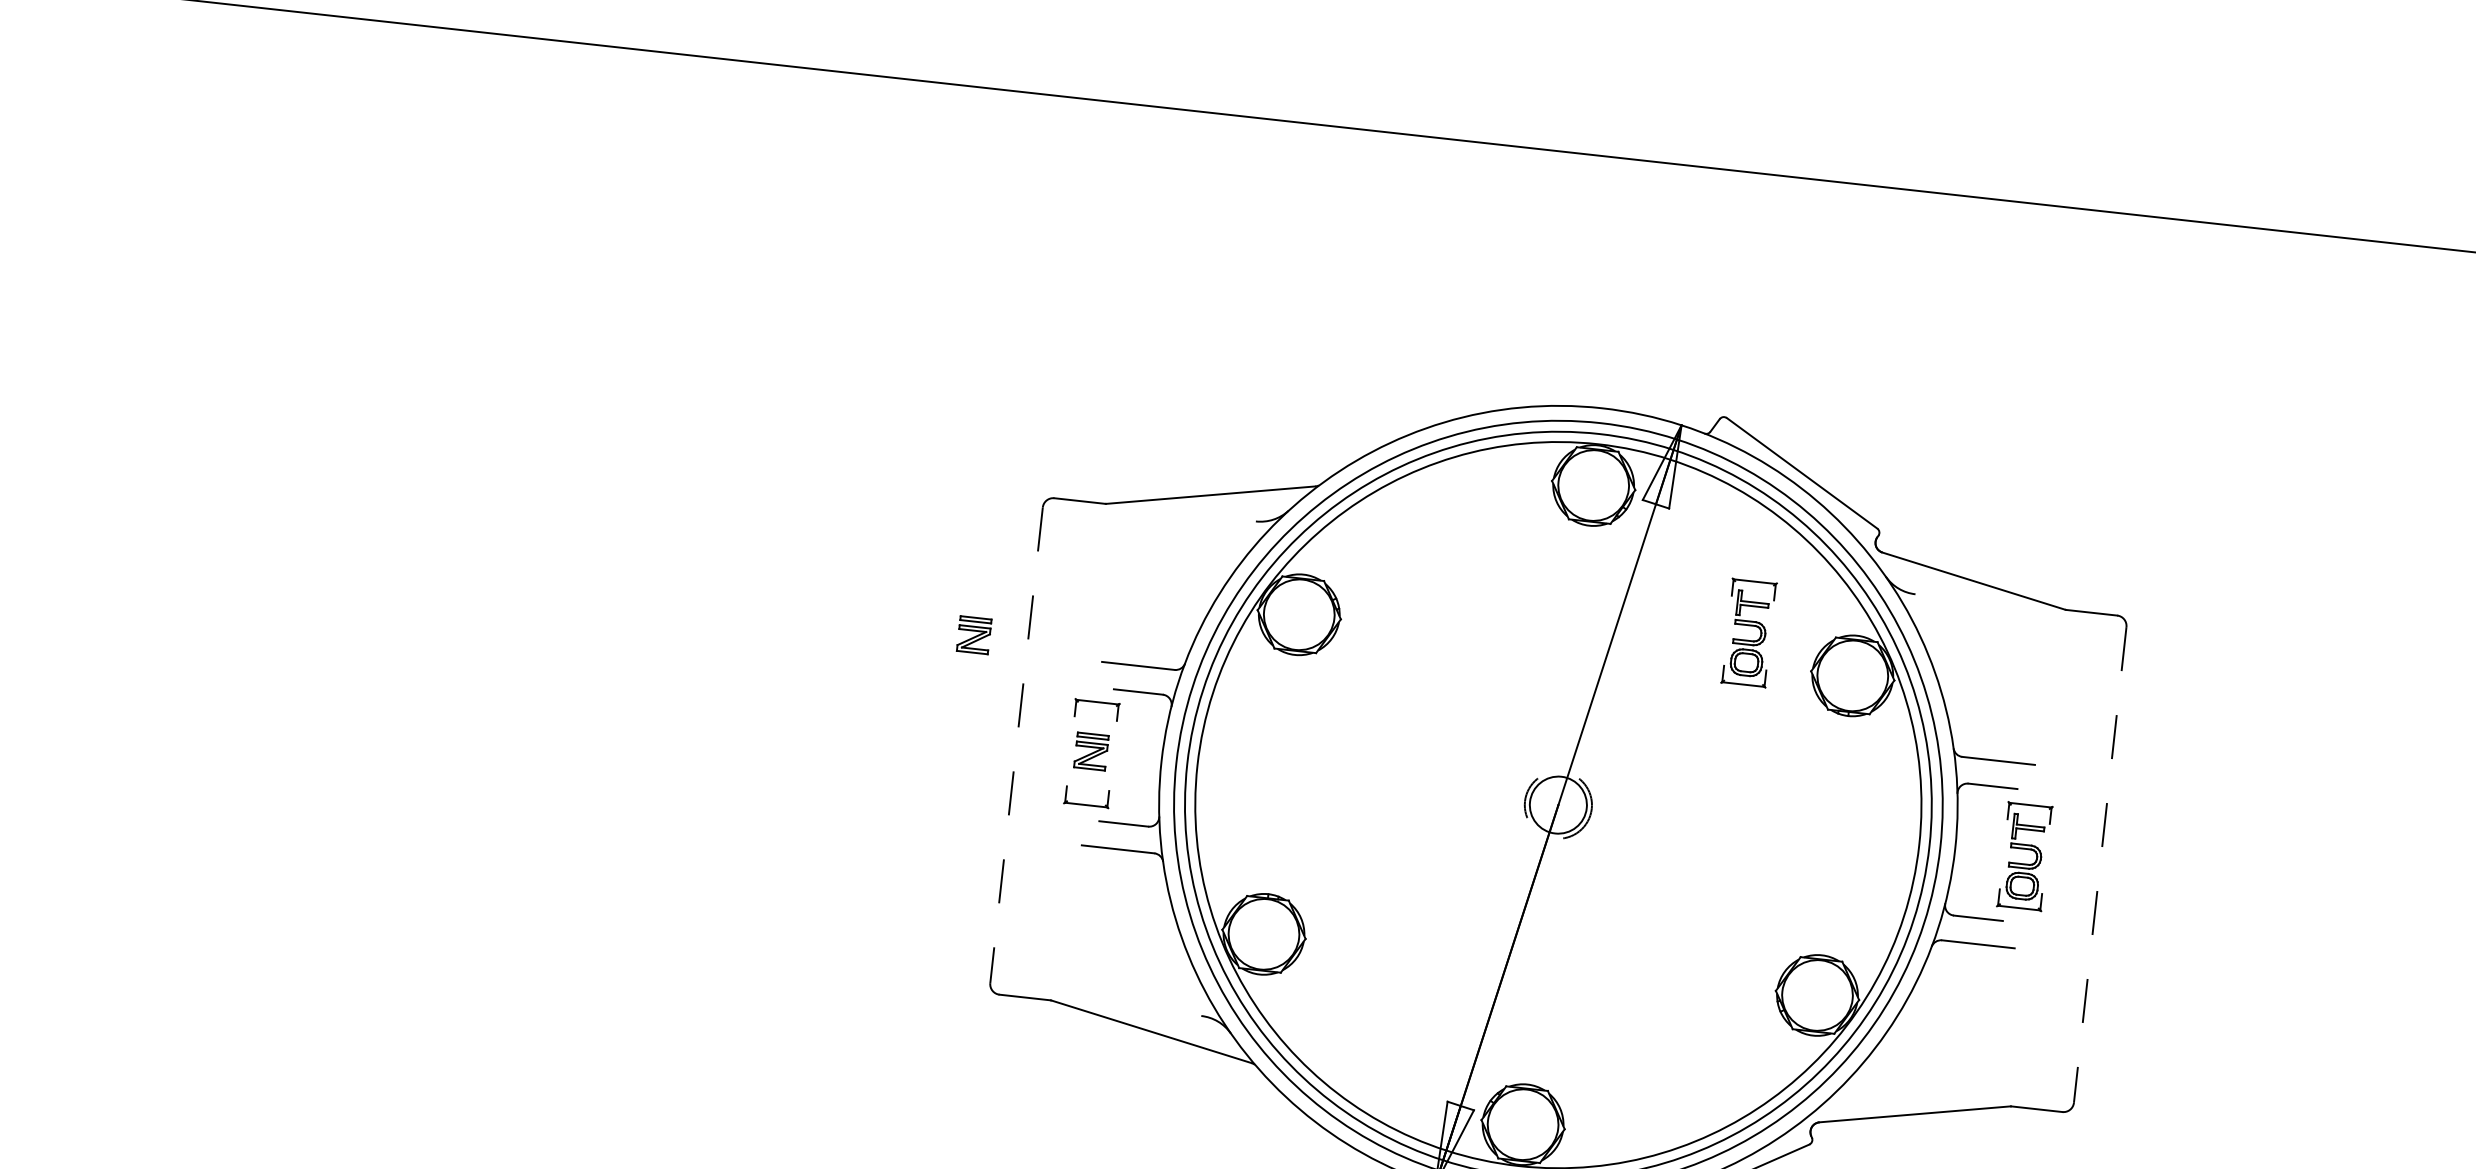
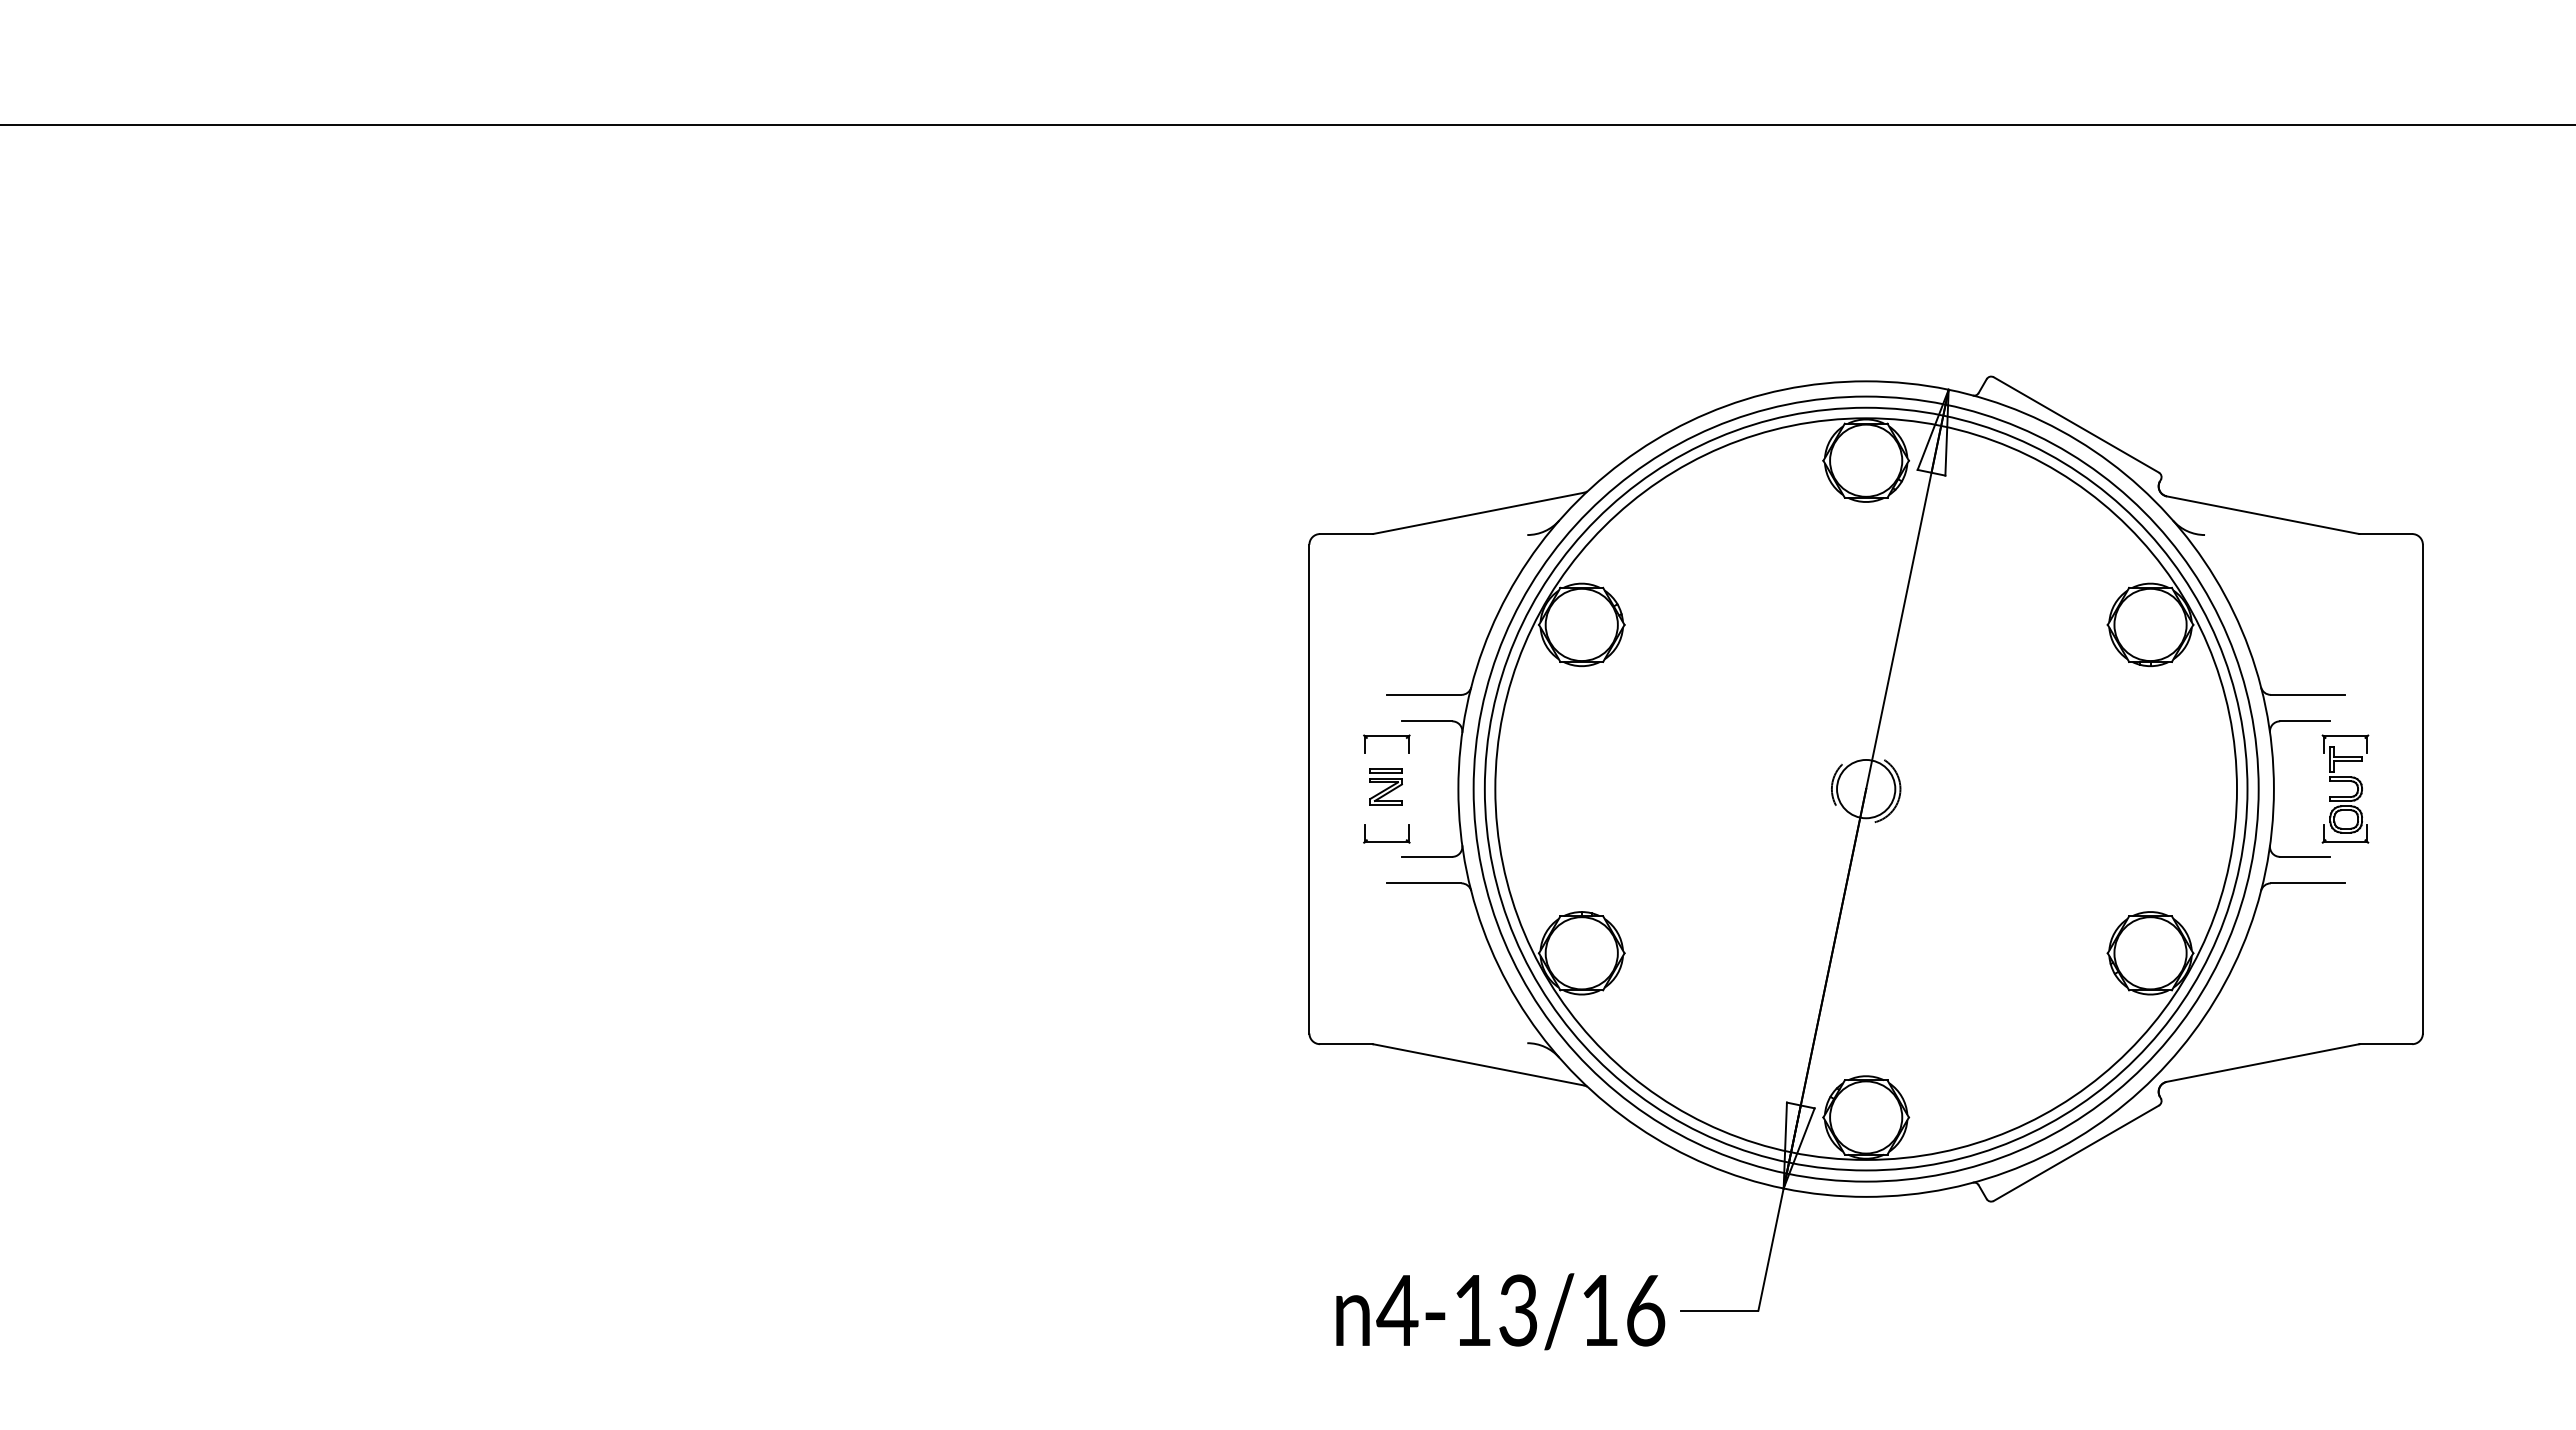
part: (1749, 625) -> (2040, 585), removed
part: (973, 634) -> (1253, 681), removed
line: (1016, 745) -> (1309, 789), dashed -> solid
line: (2099, 865) -> (2422, 789), dashed -> solid

